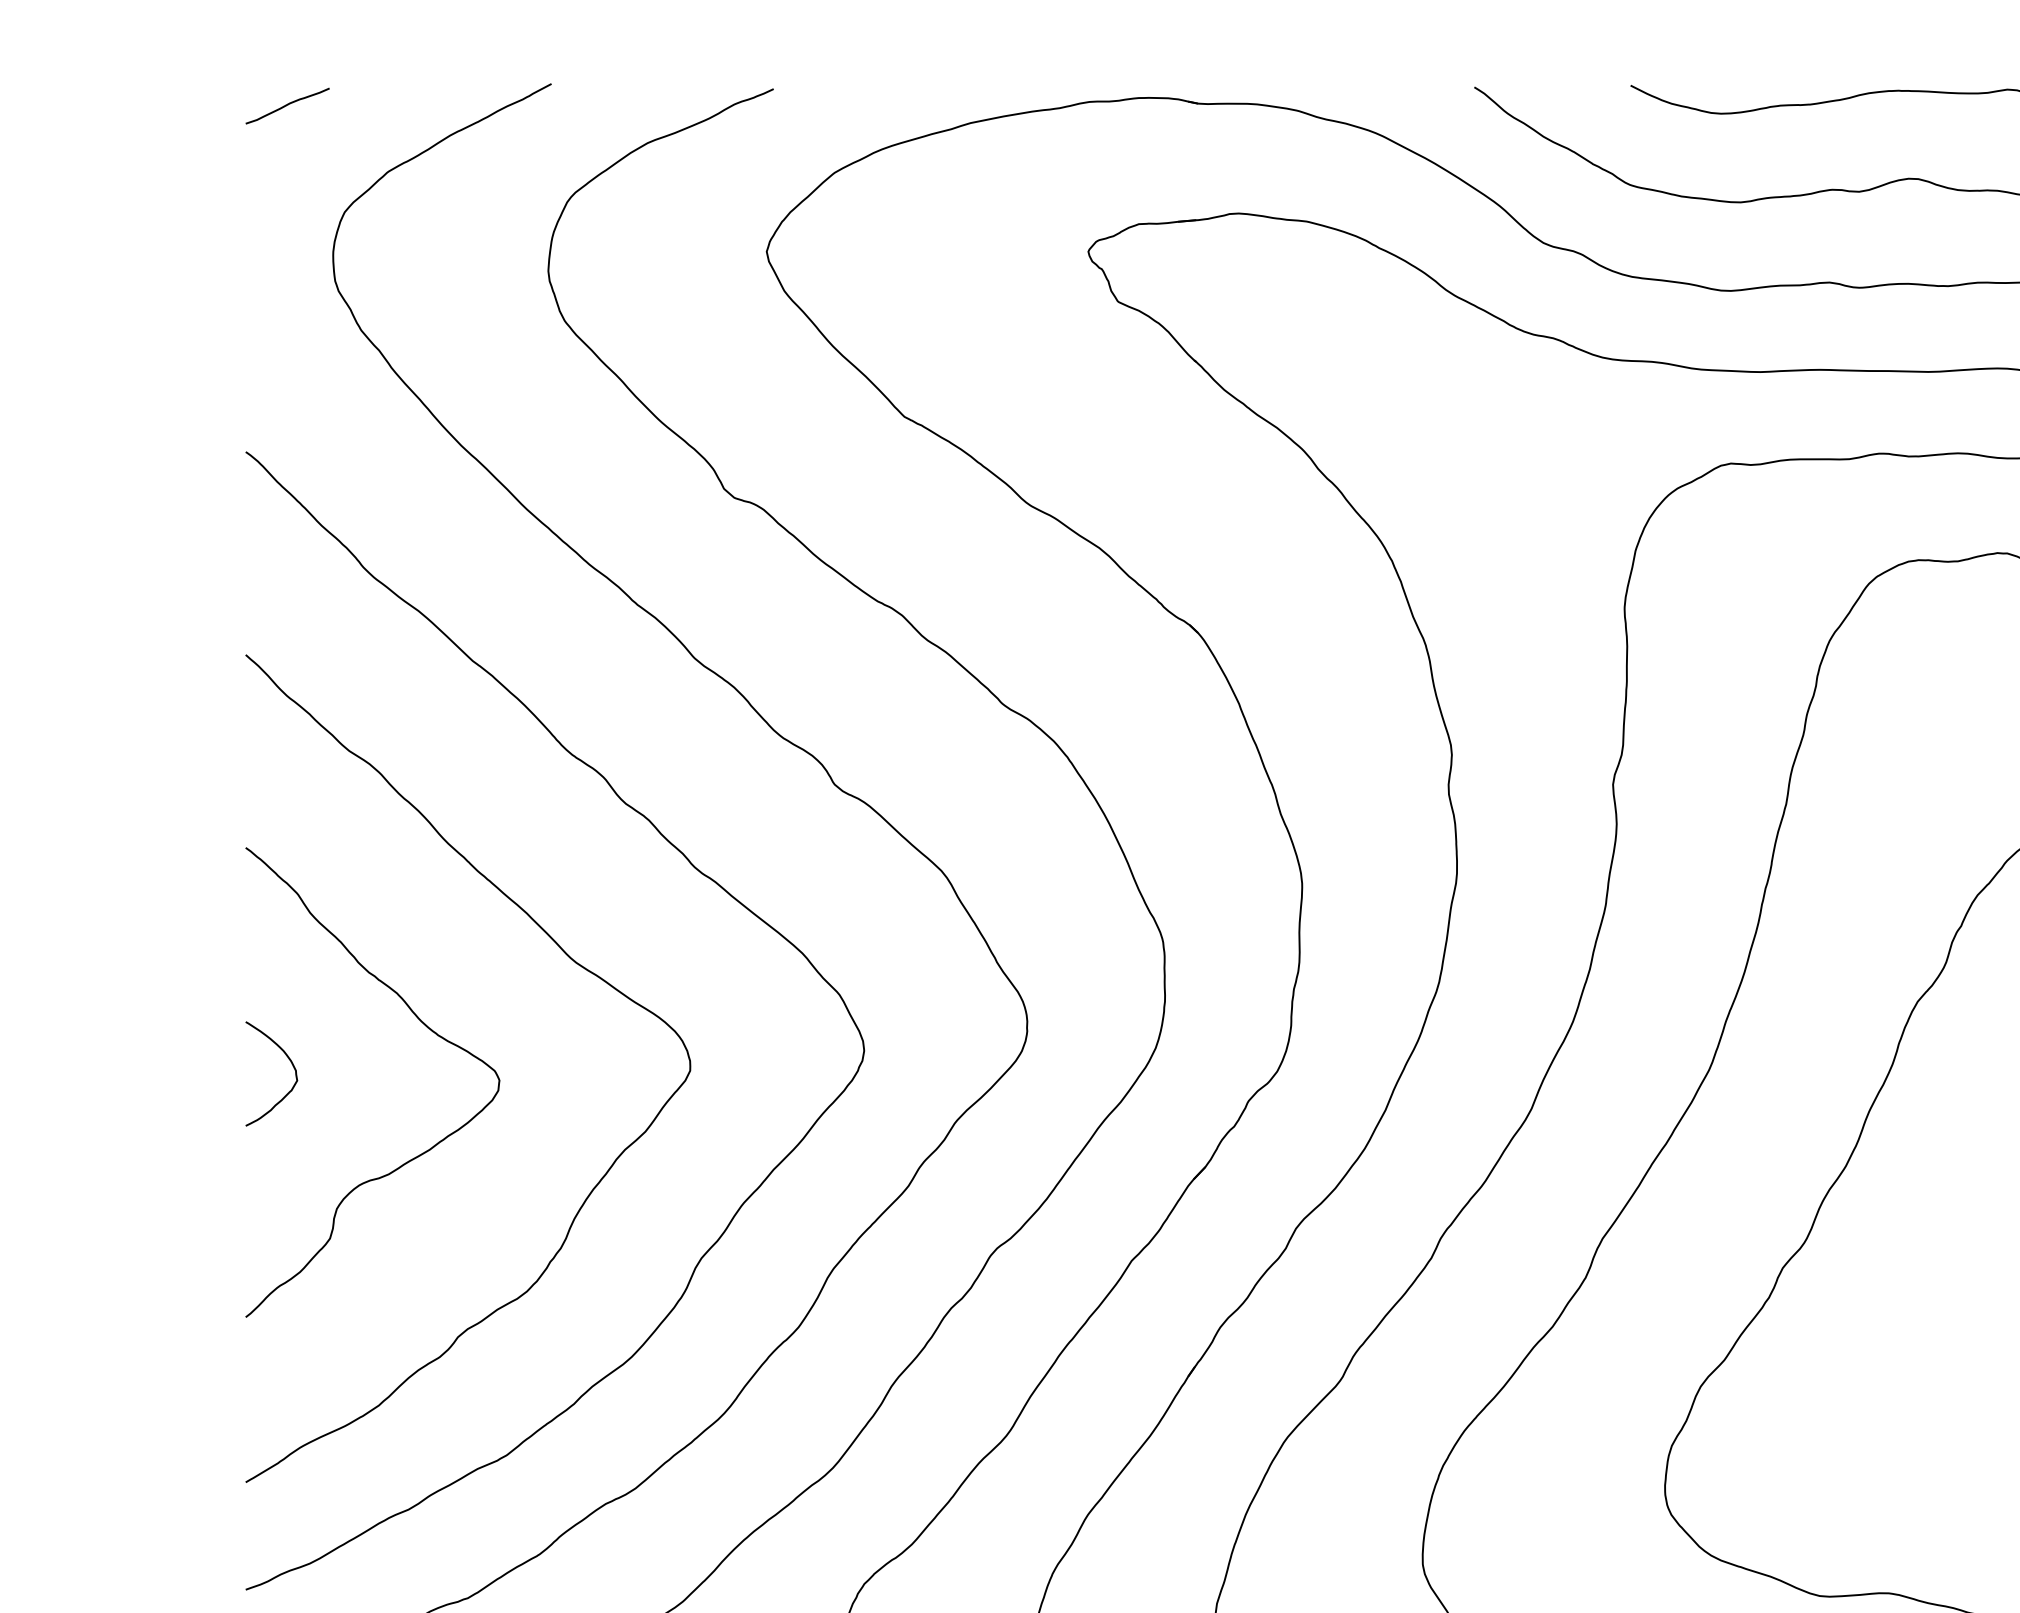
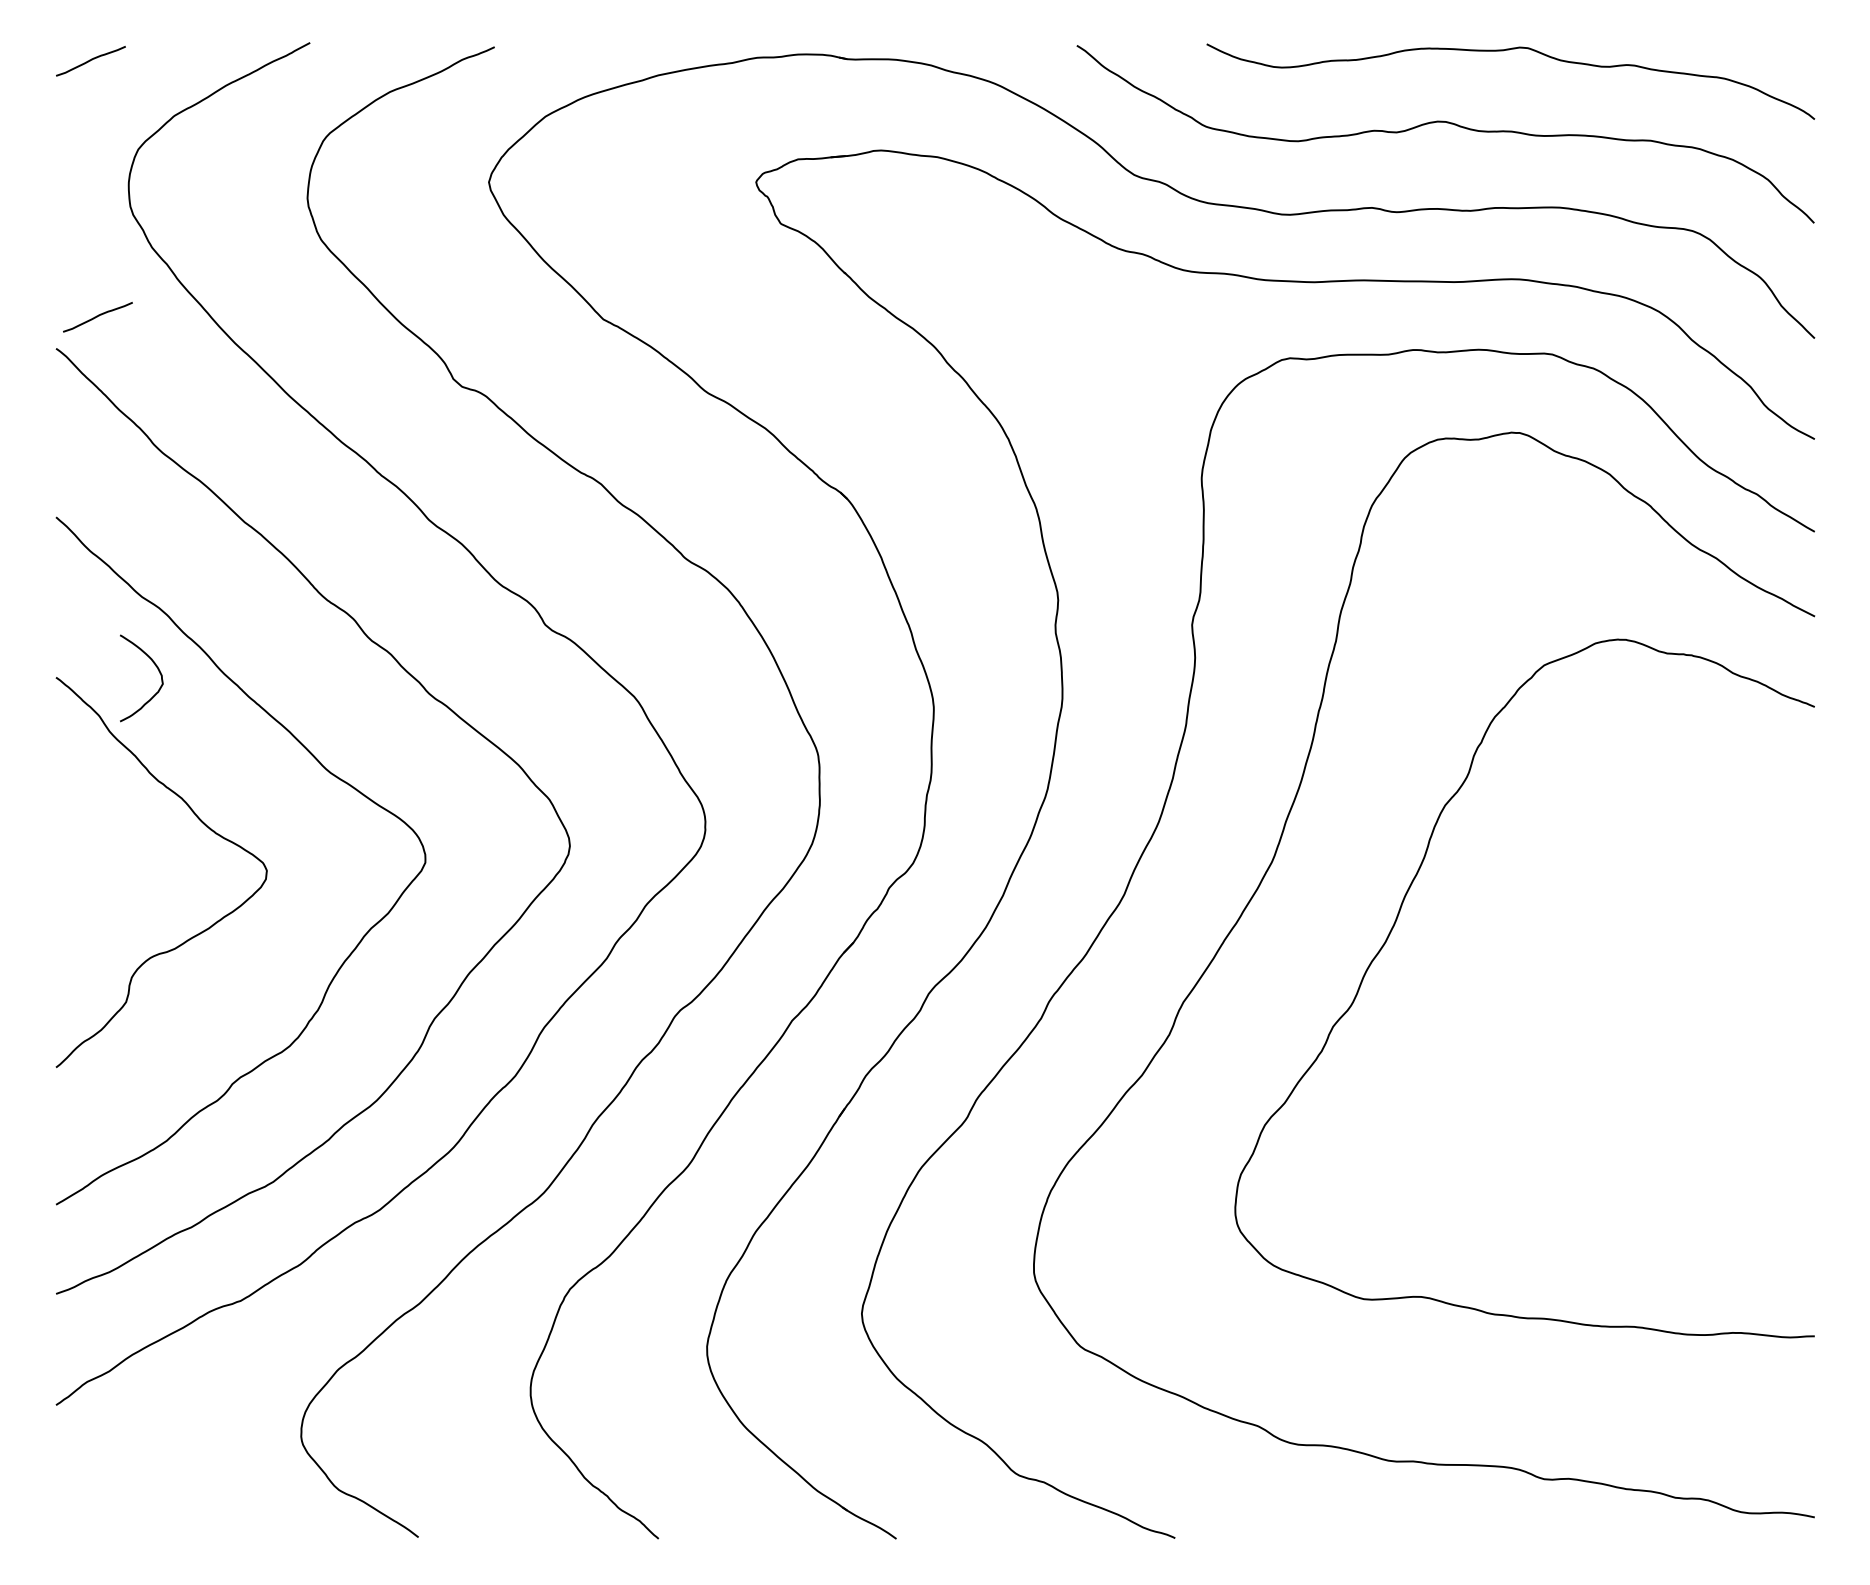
curve: (295, 414) -> (97, 317), added
curve: (290, 1063) -> (157, 669), moved

